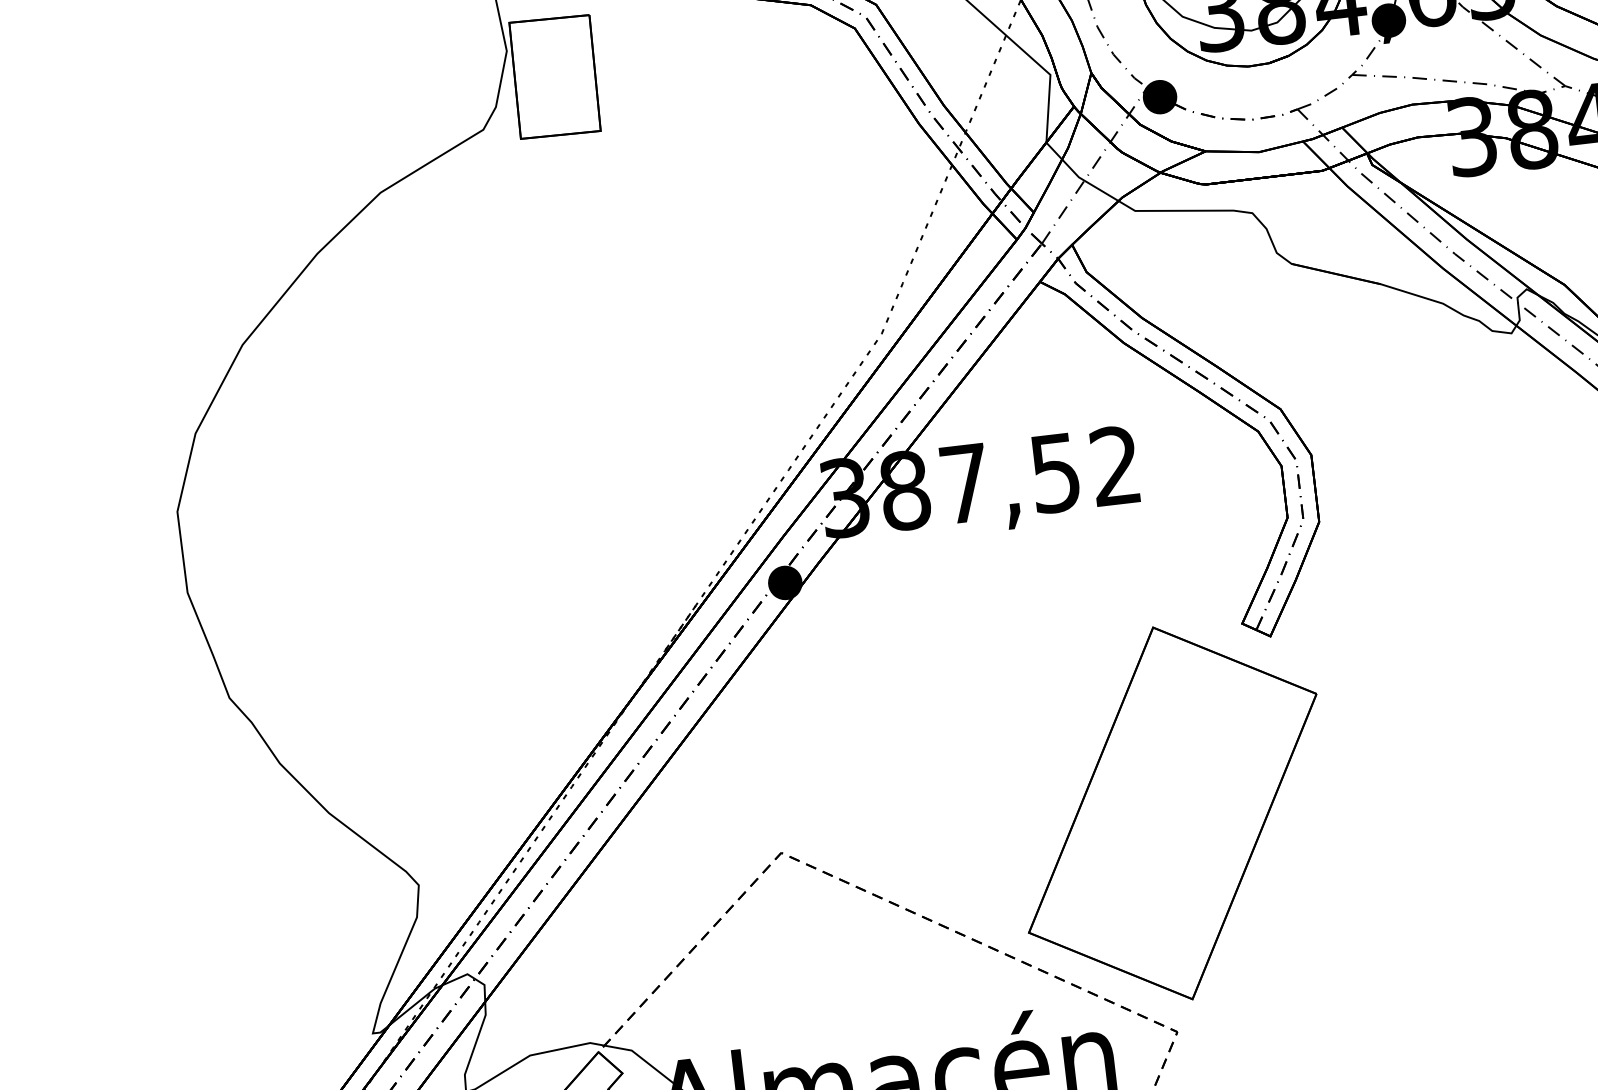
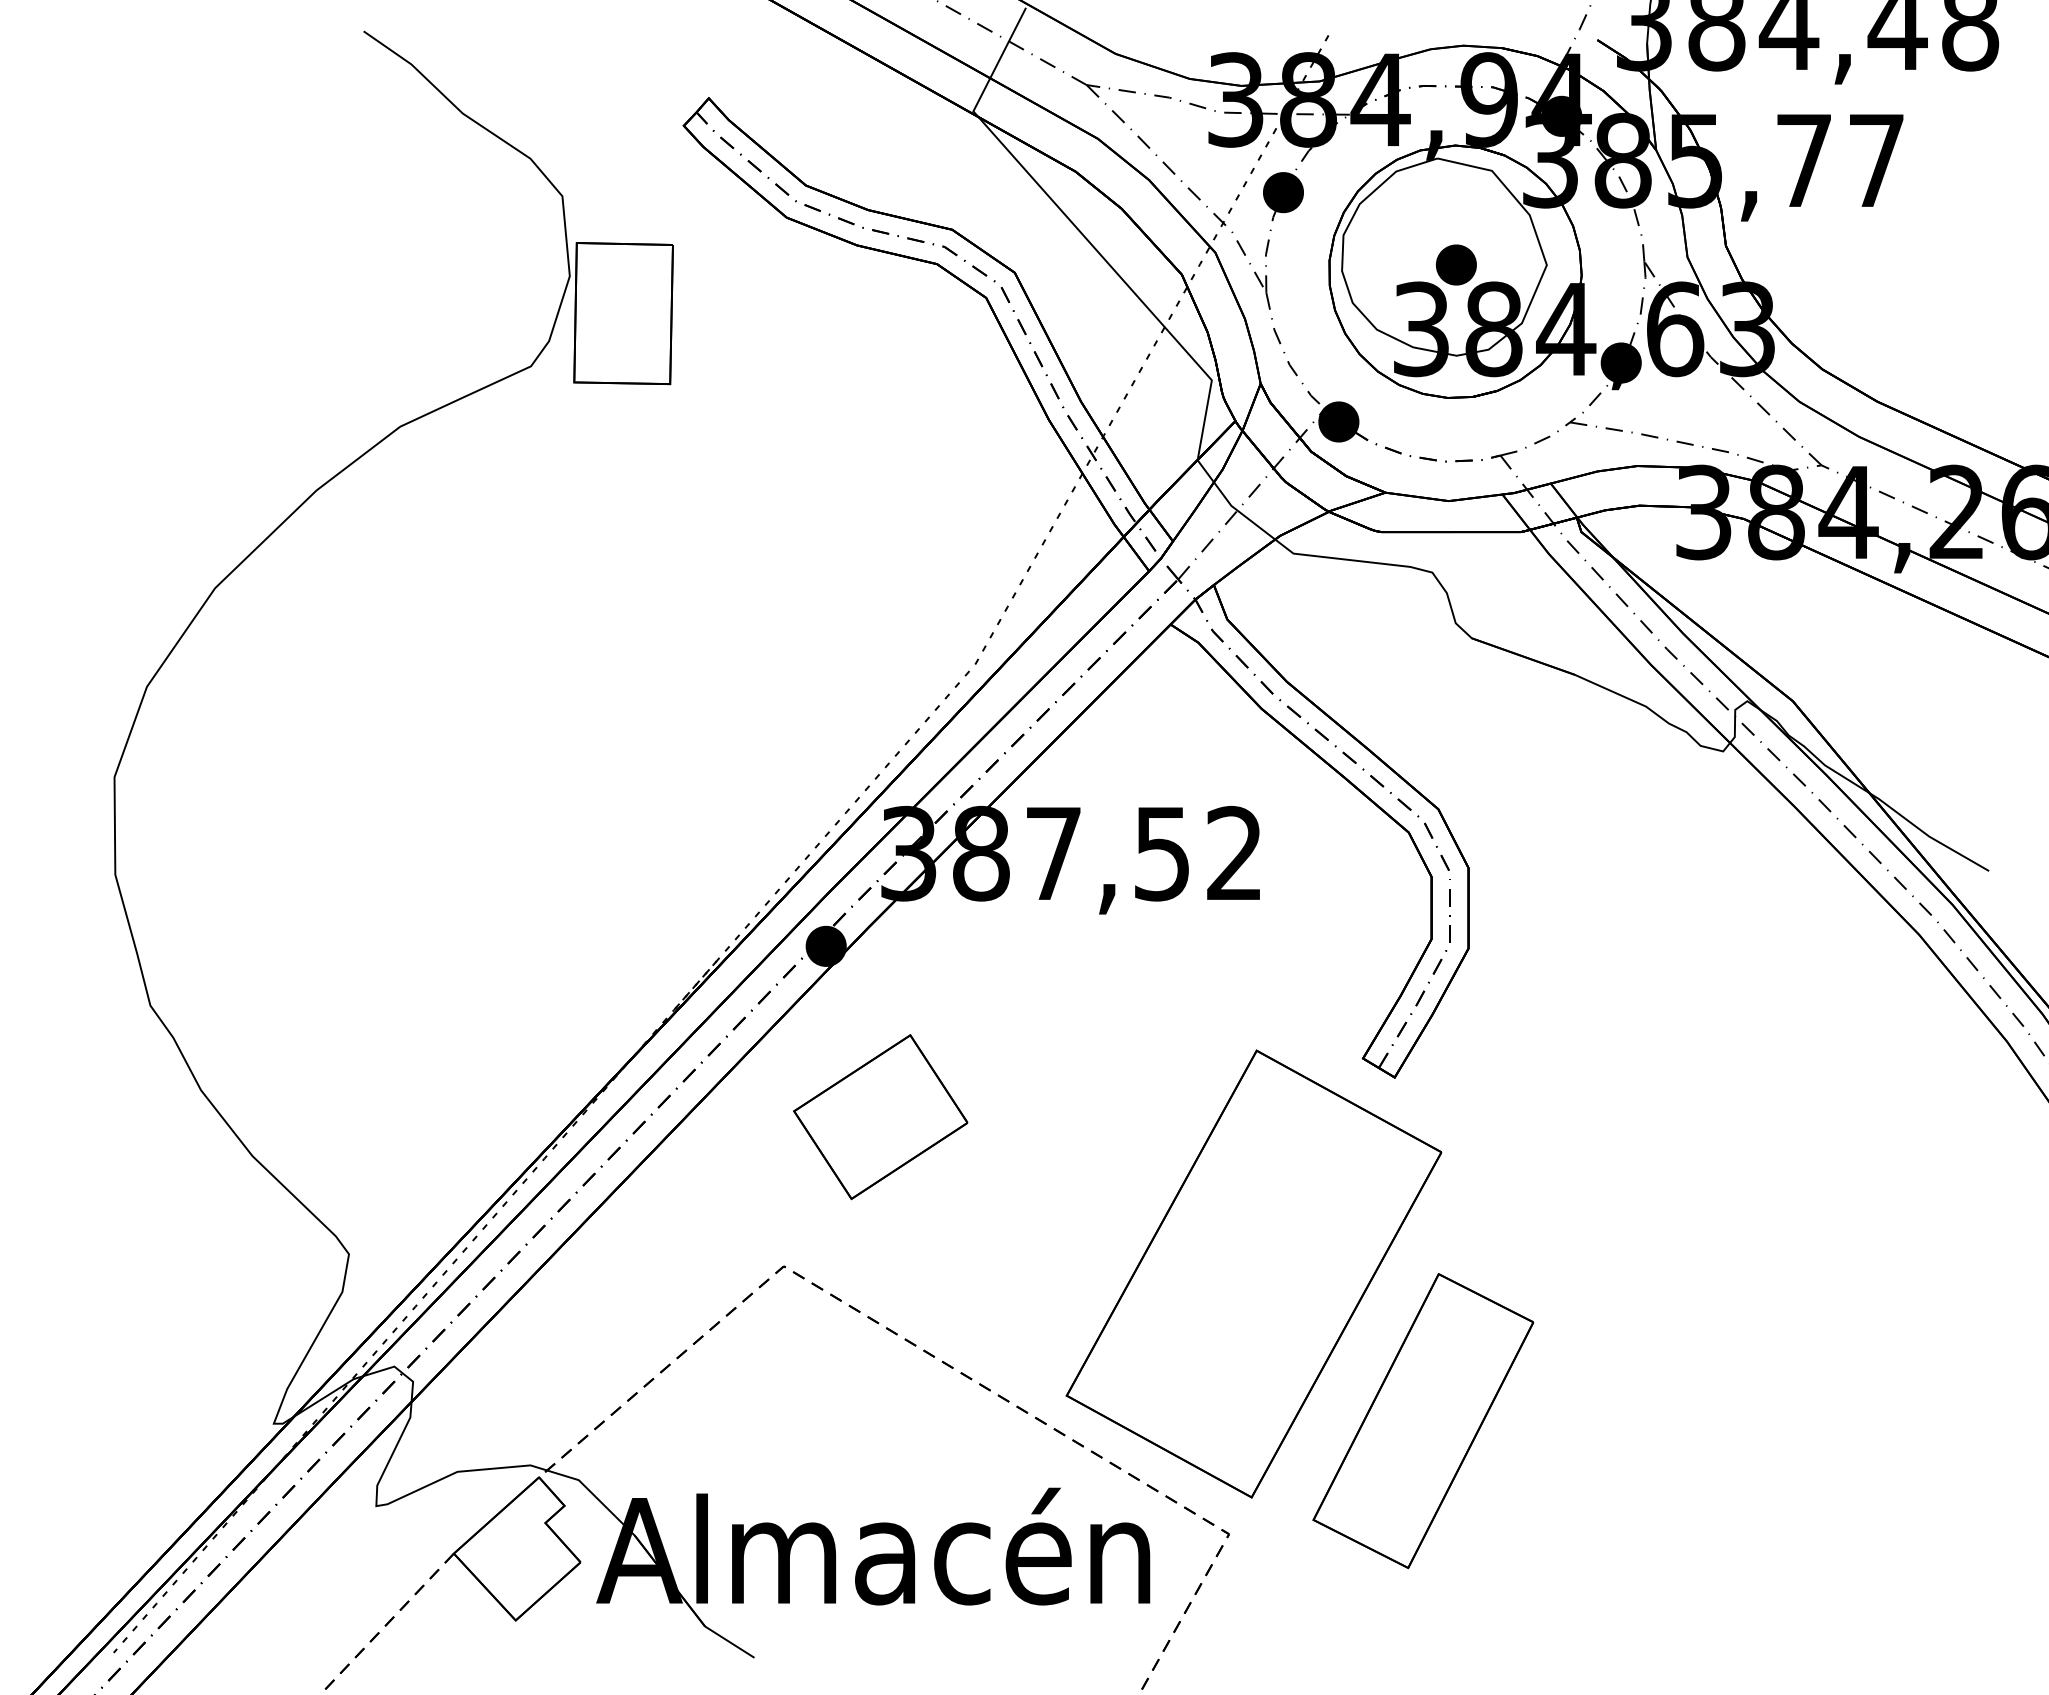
part: (847, 719) -> (880, 1117), added
part: (1327, 919) -> (1423, 1421), added

